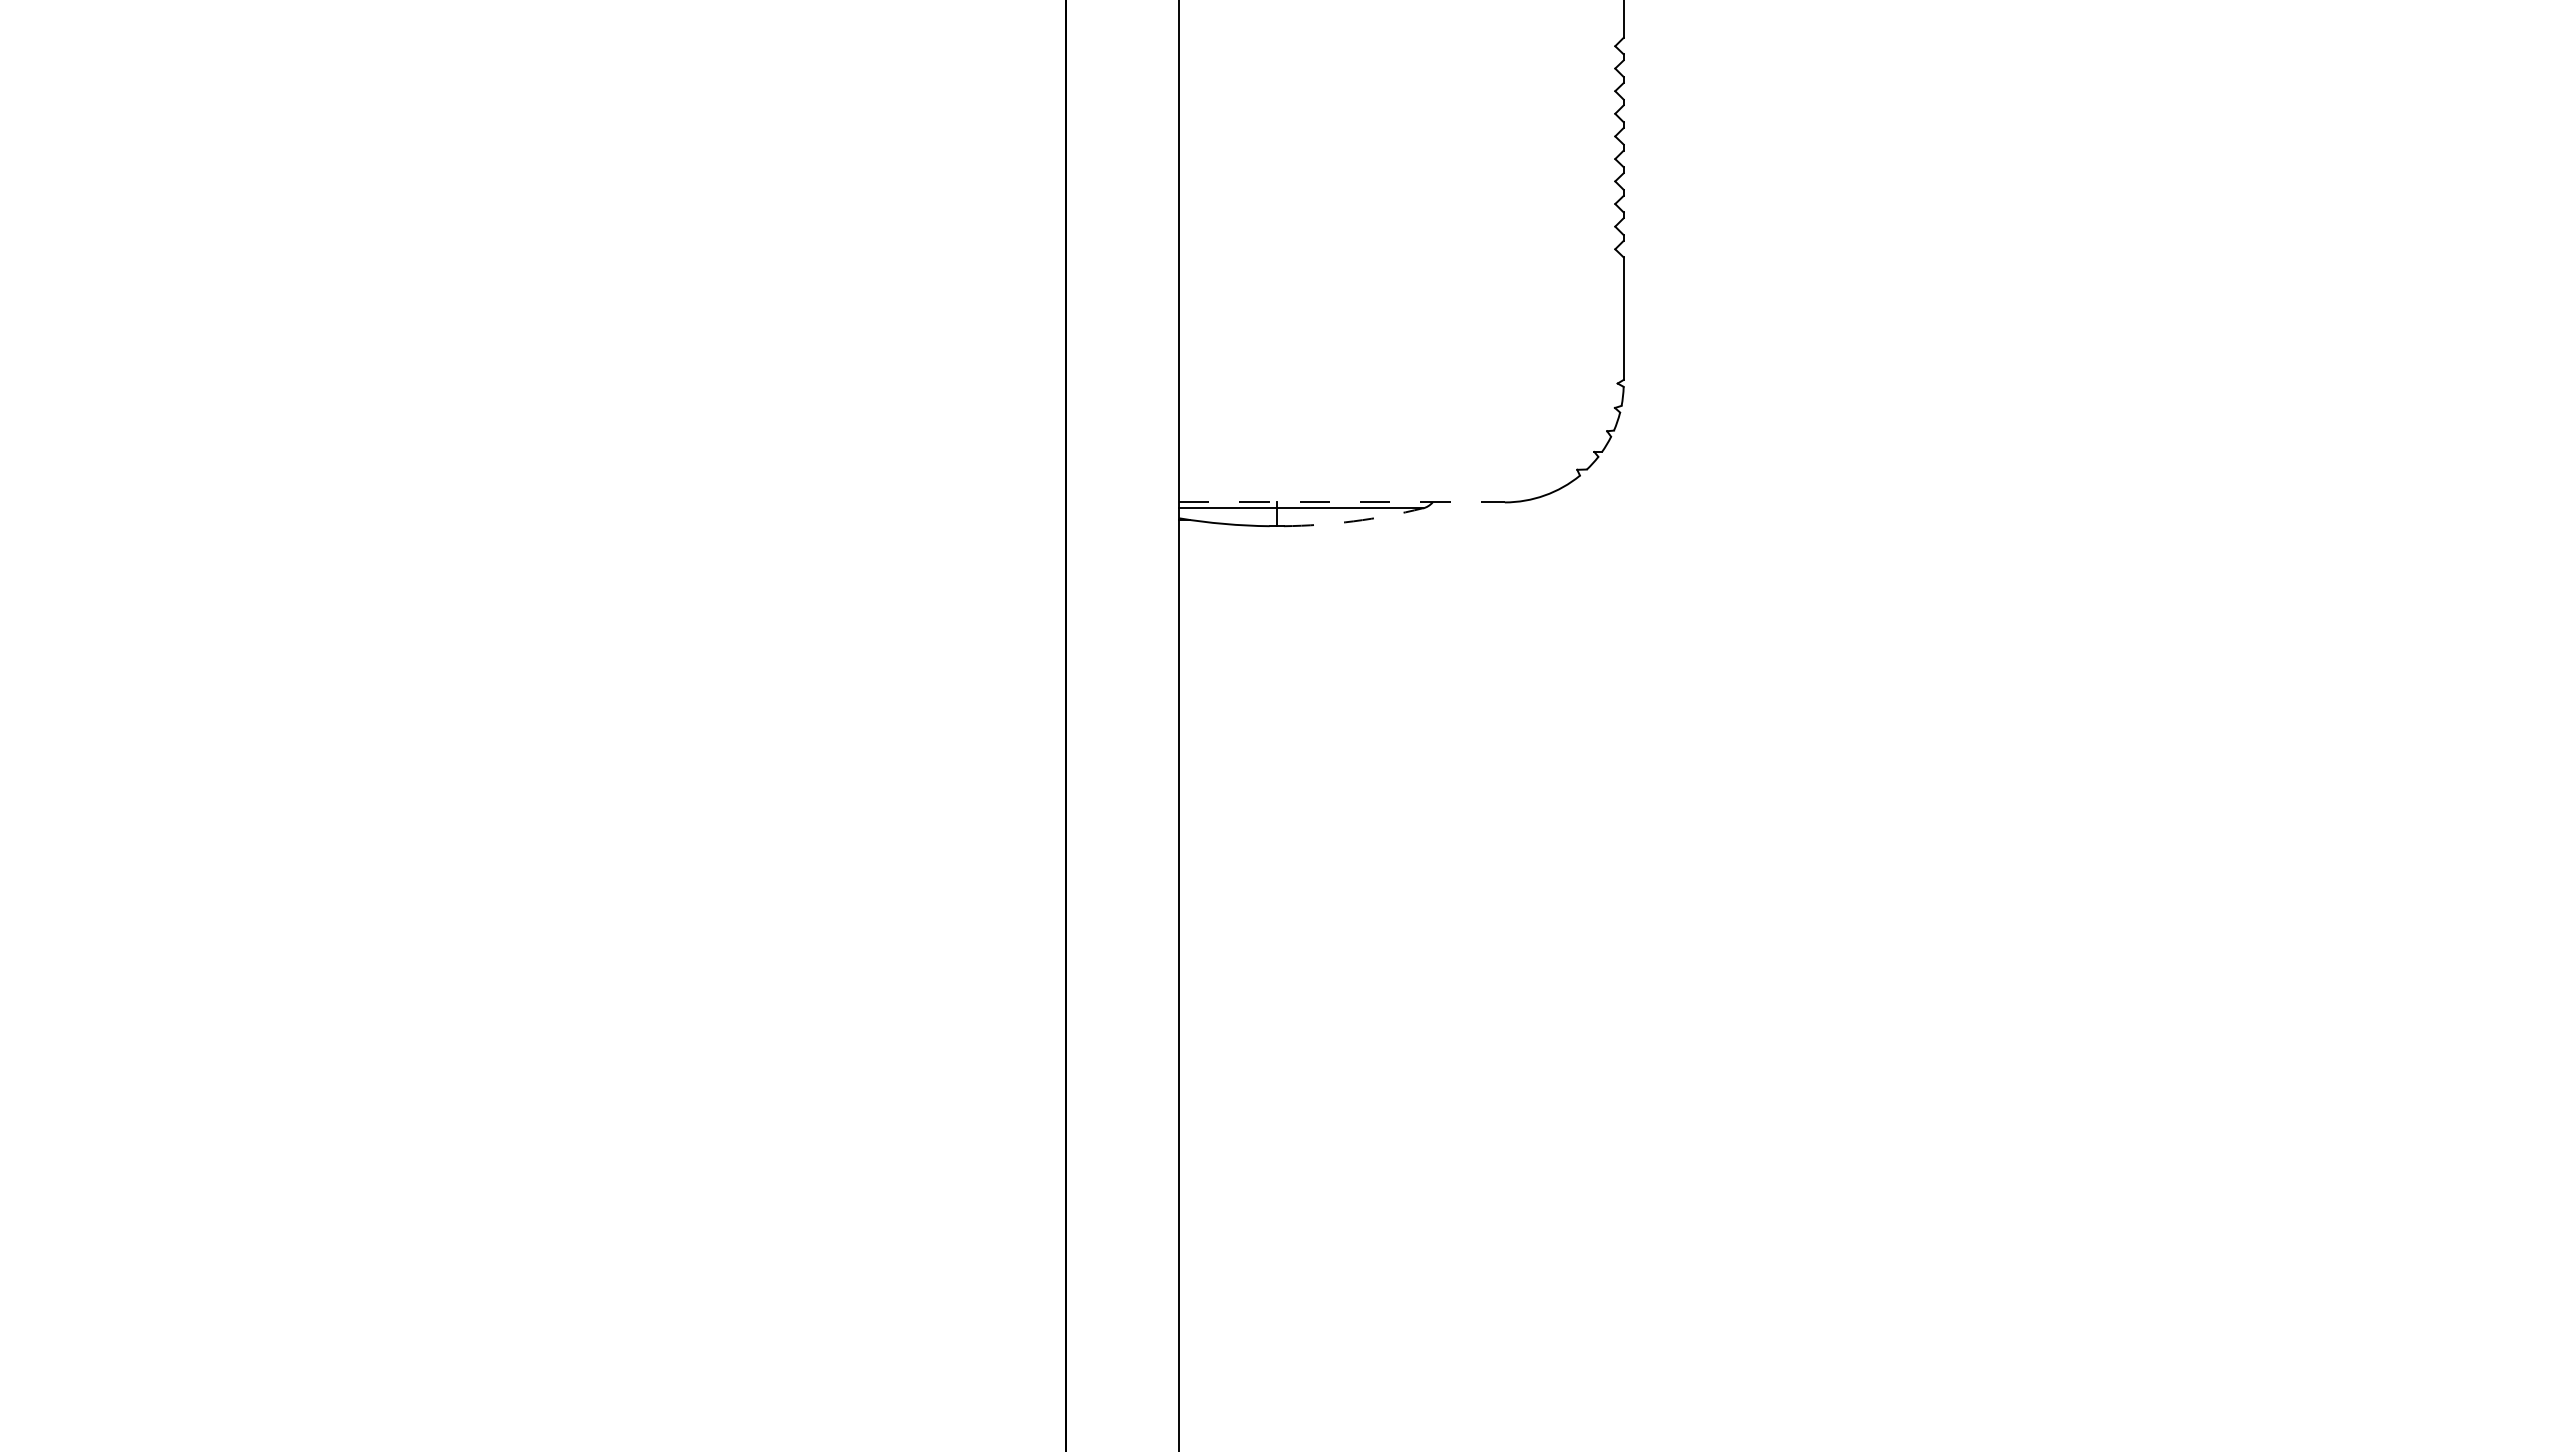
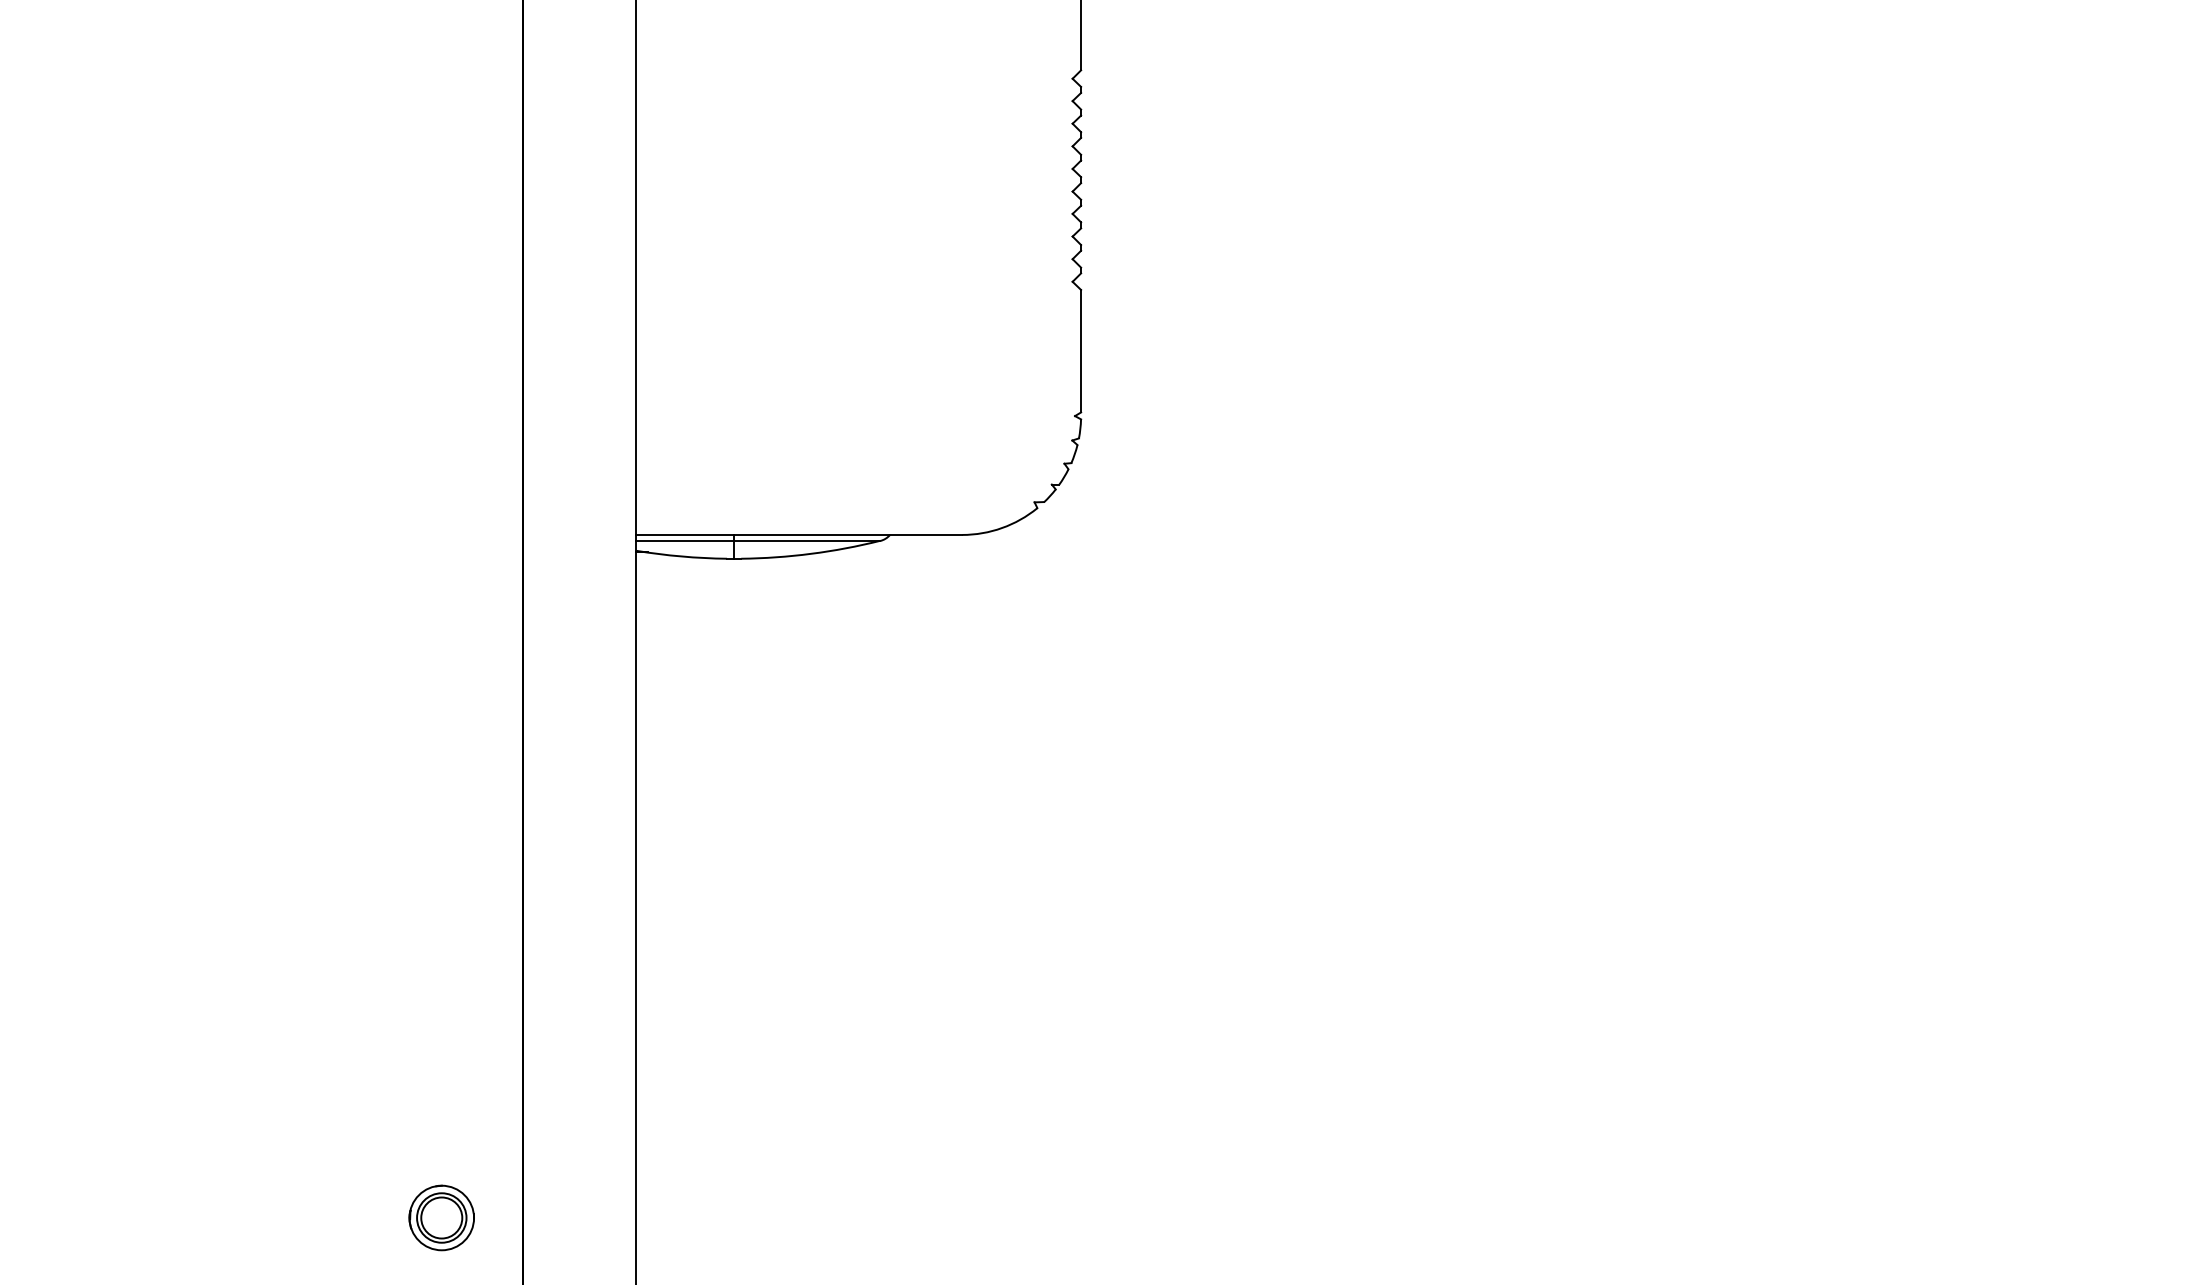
line: (1341, 502) -> (798, 535), dashed -> solid
arc: (1353, 521) -> (810, 554), dashed -> solid
part: (984, 1185) -> (441, 1218), added

